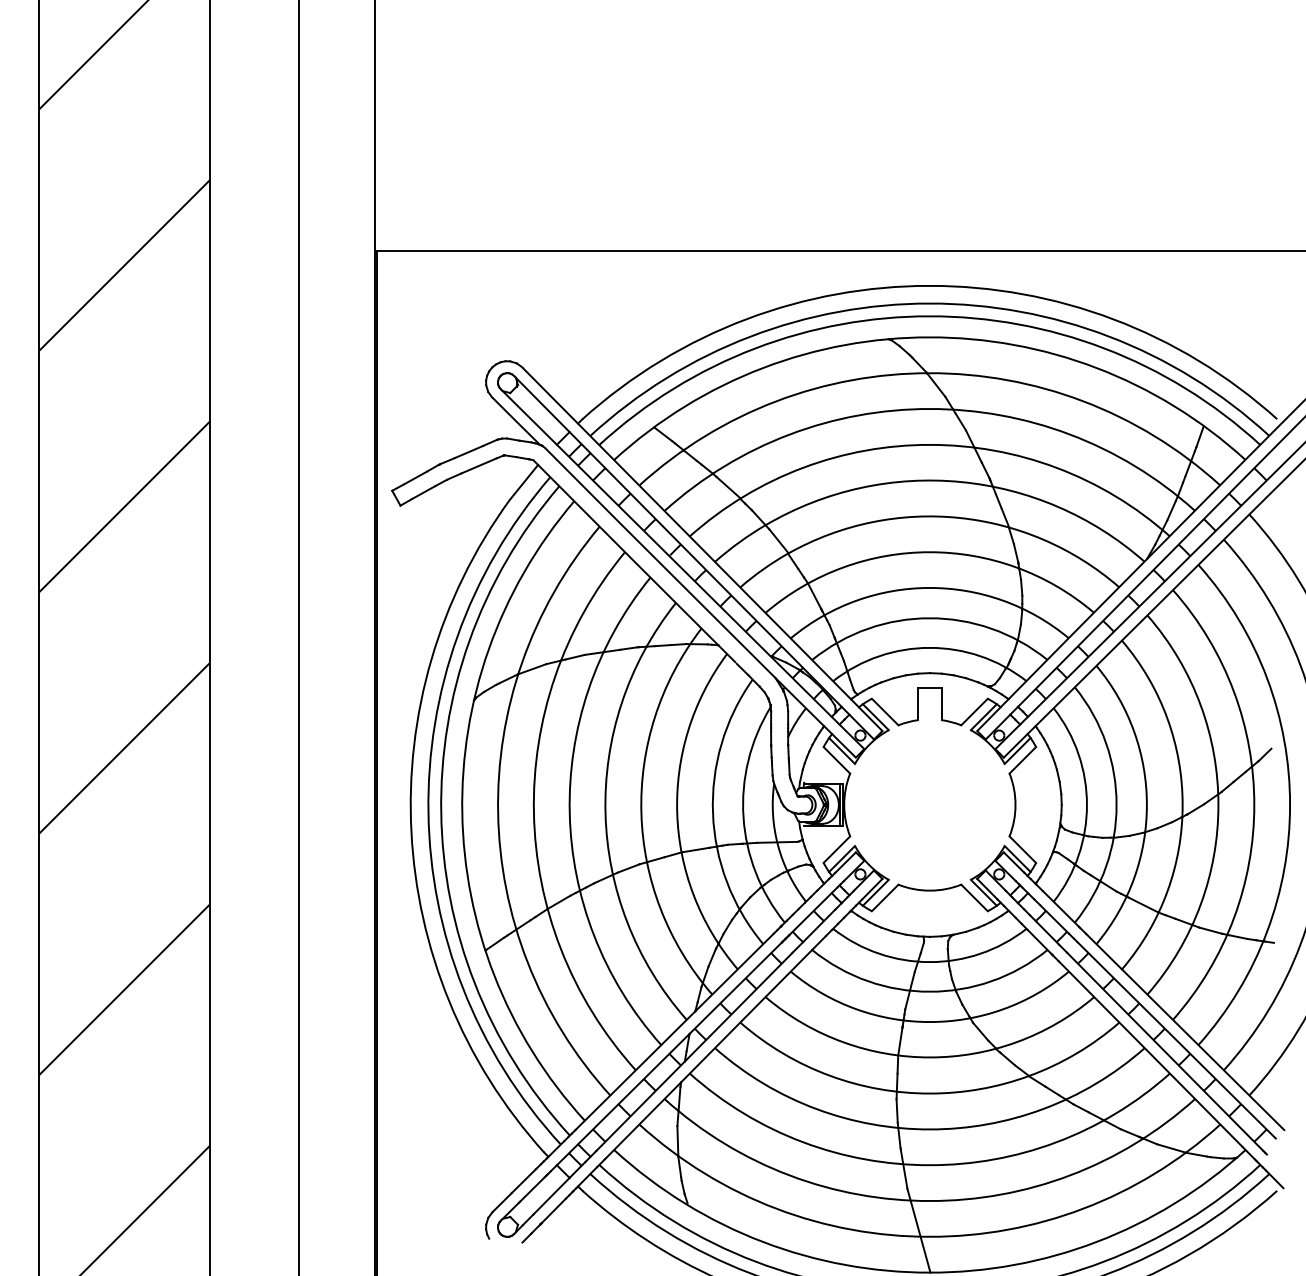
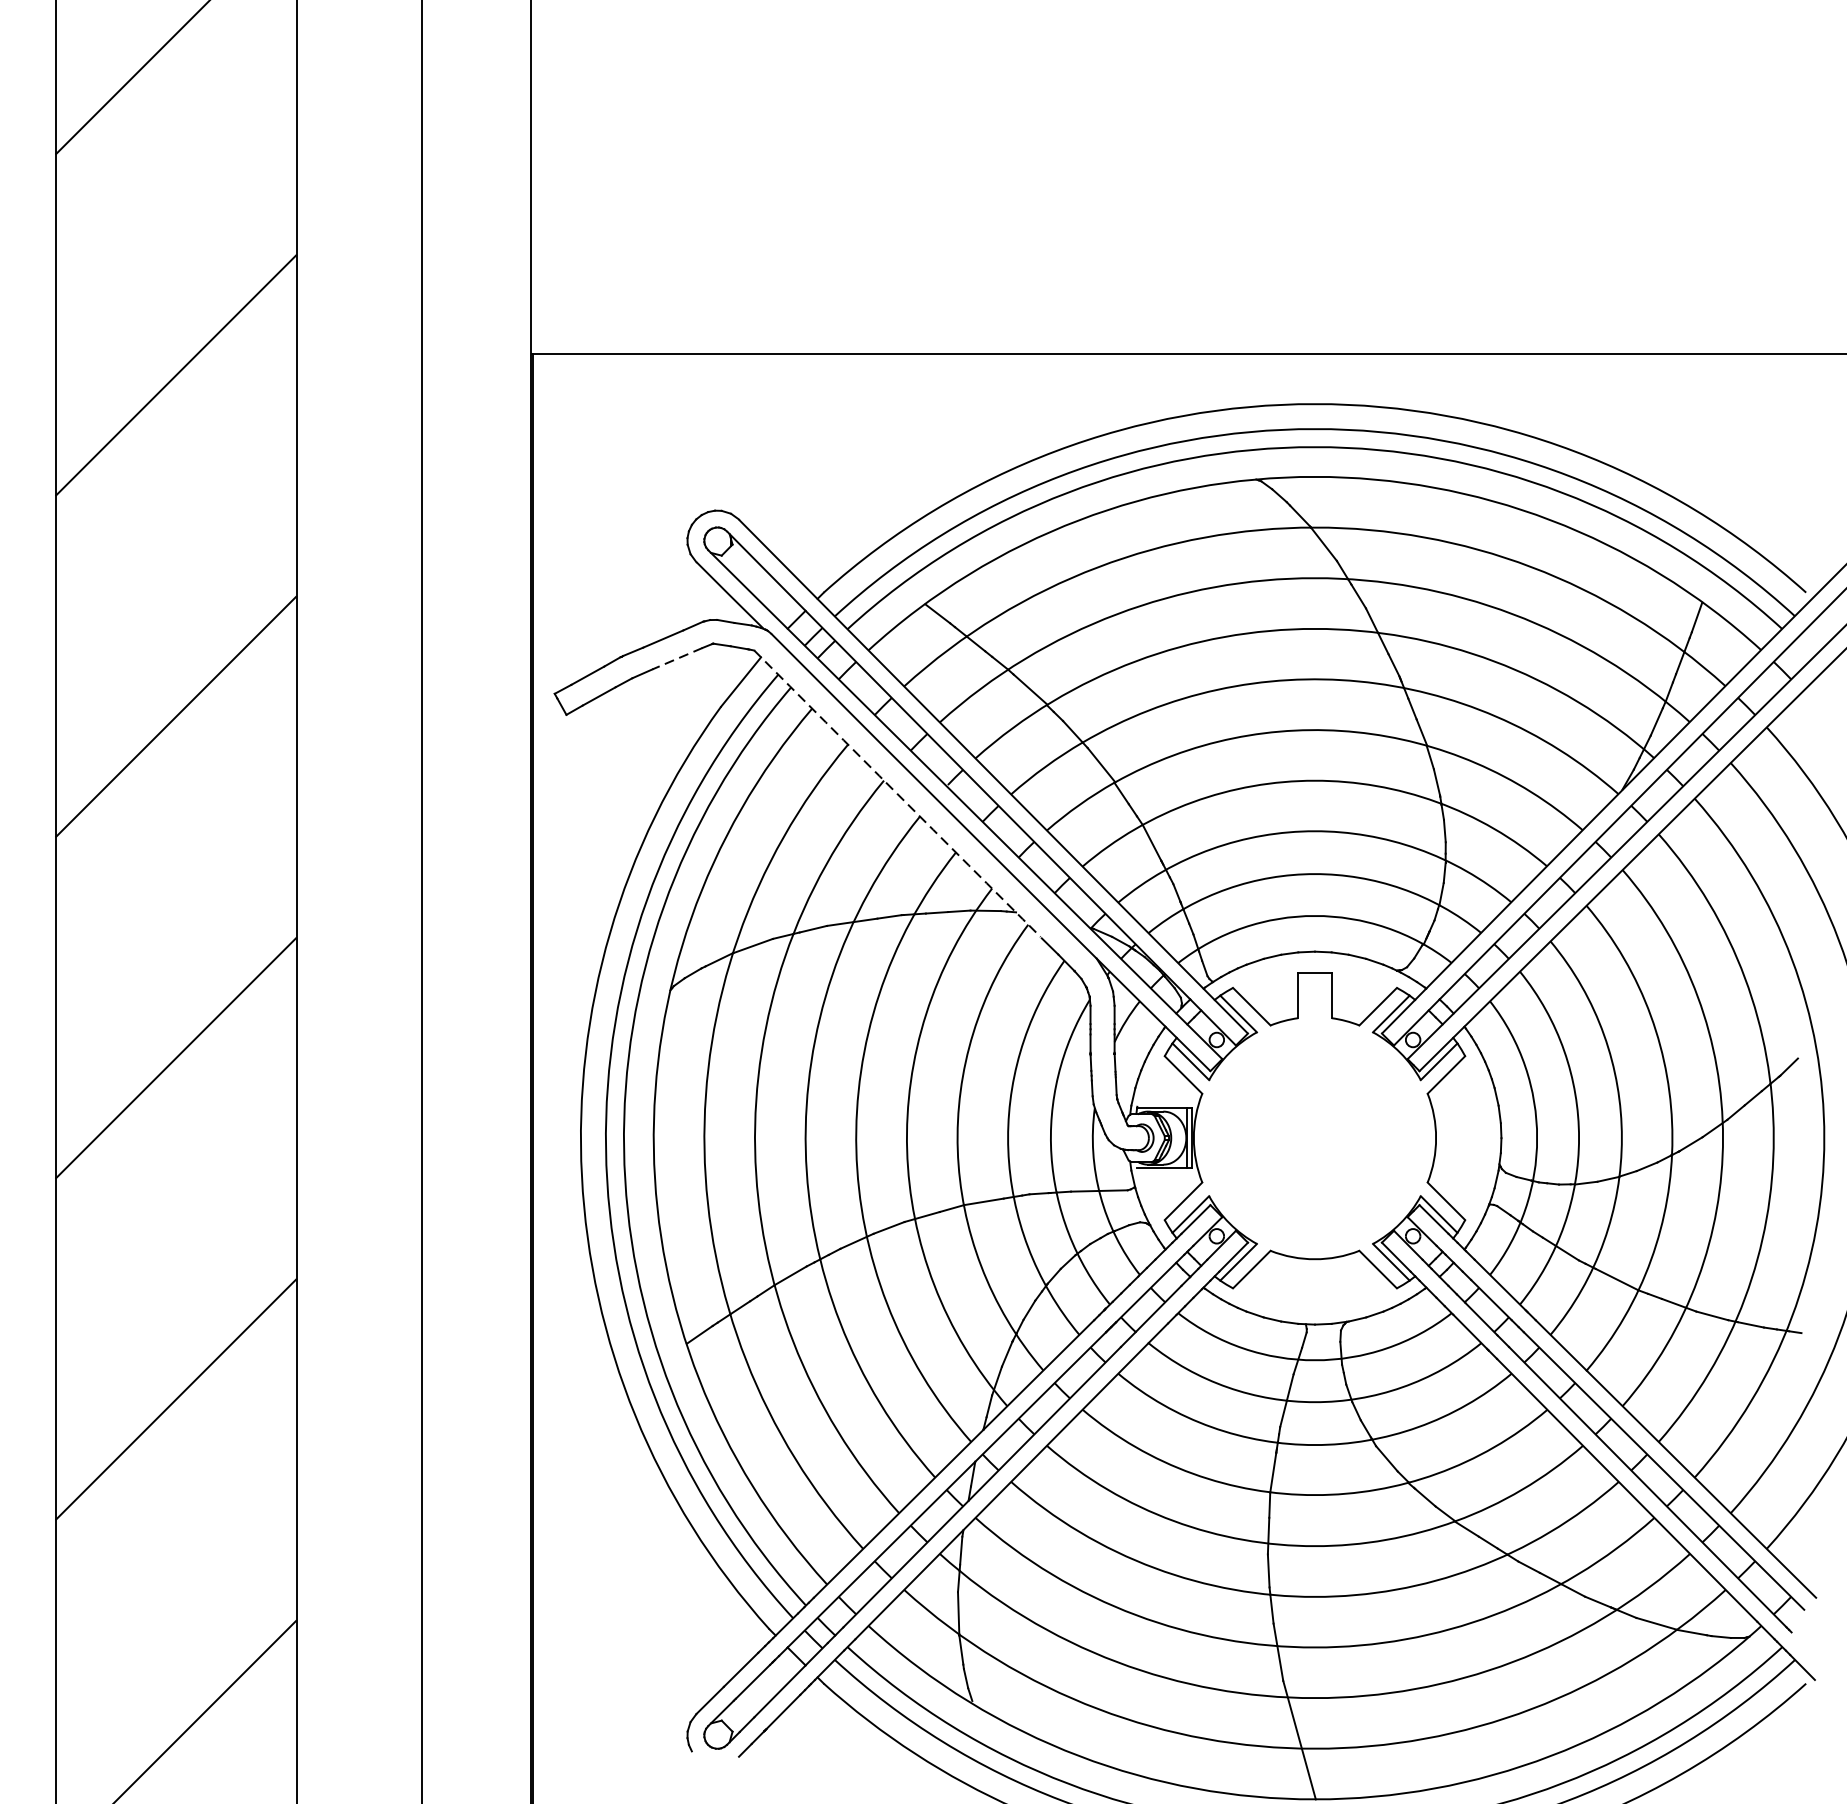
line: (478, 466) -> (676, 659), solid -> dashed
arc: (634, 561) -> (897, 793), solid -> dashed

